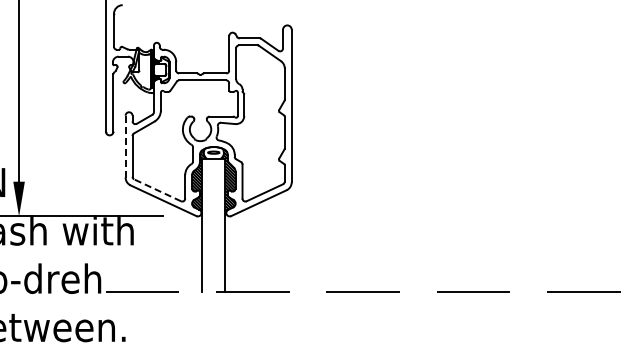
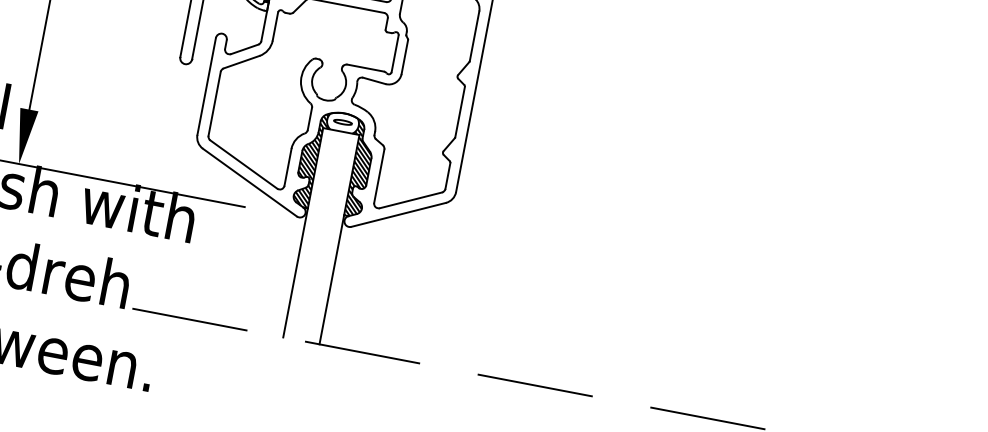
line: (125, 146) -> (206, 86), dashed -> solid
line: (157, 190) -> (243, 164), dashed -> solid

